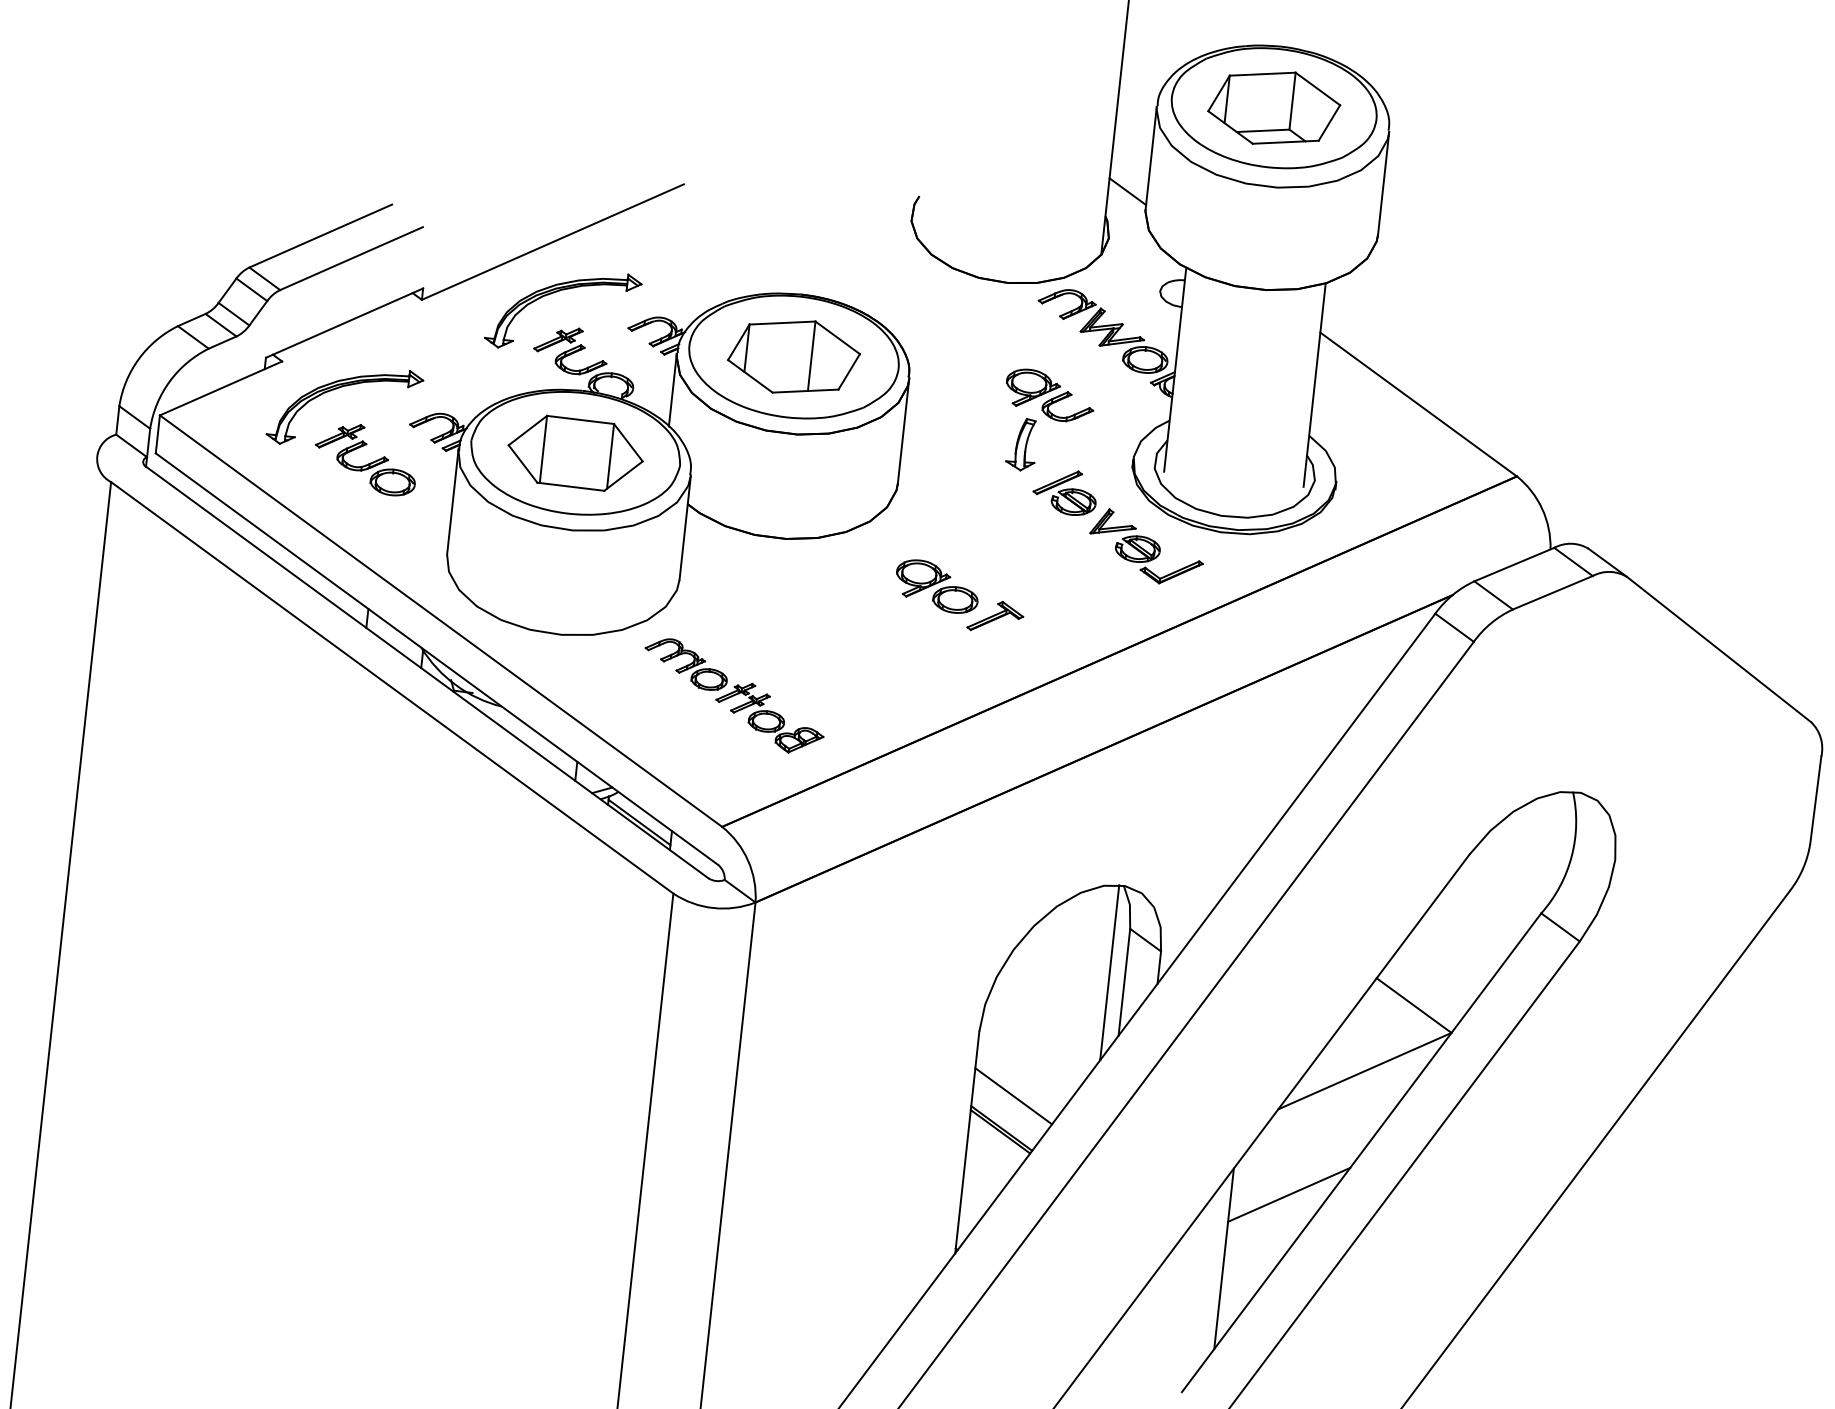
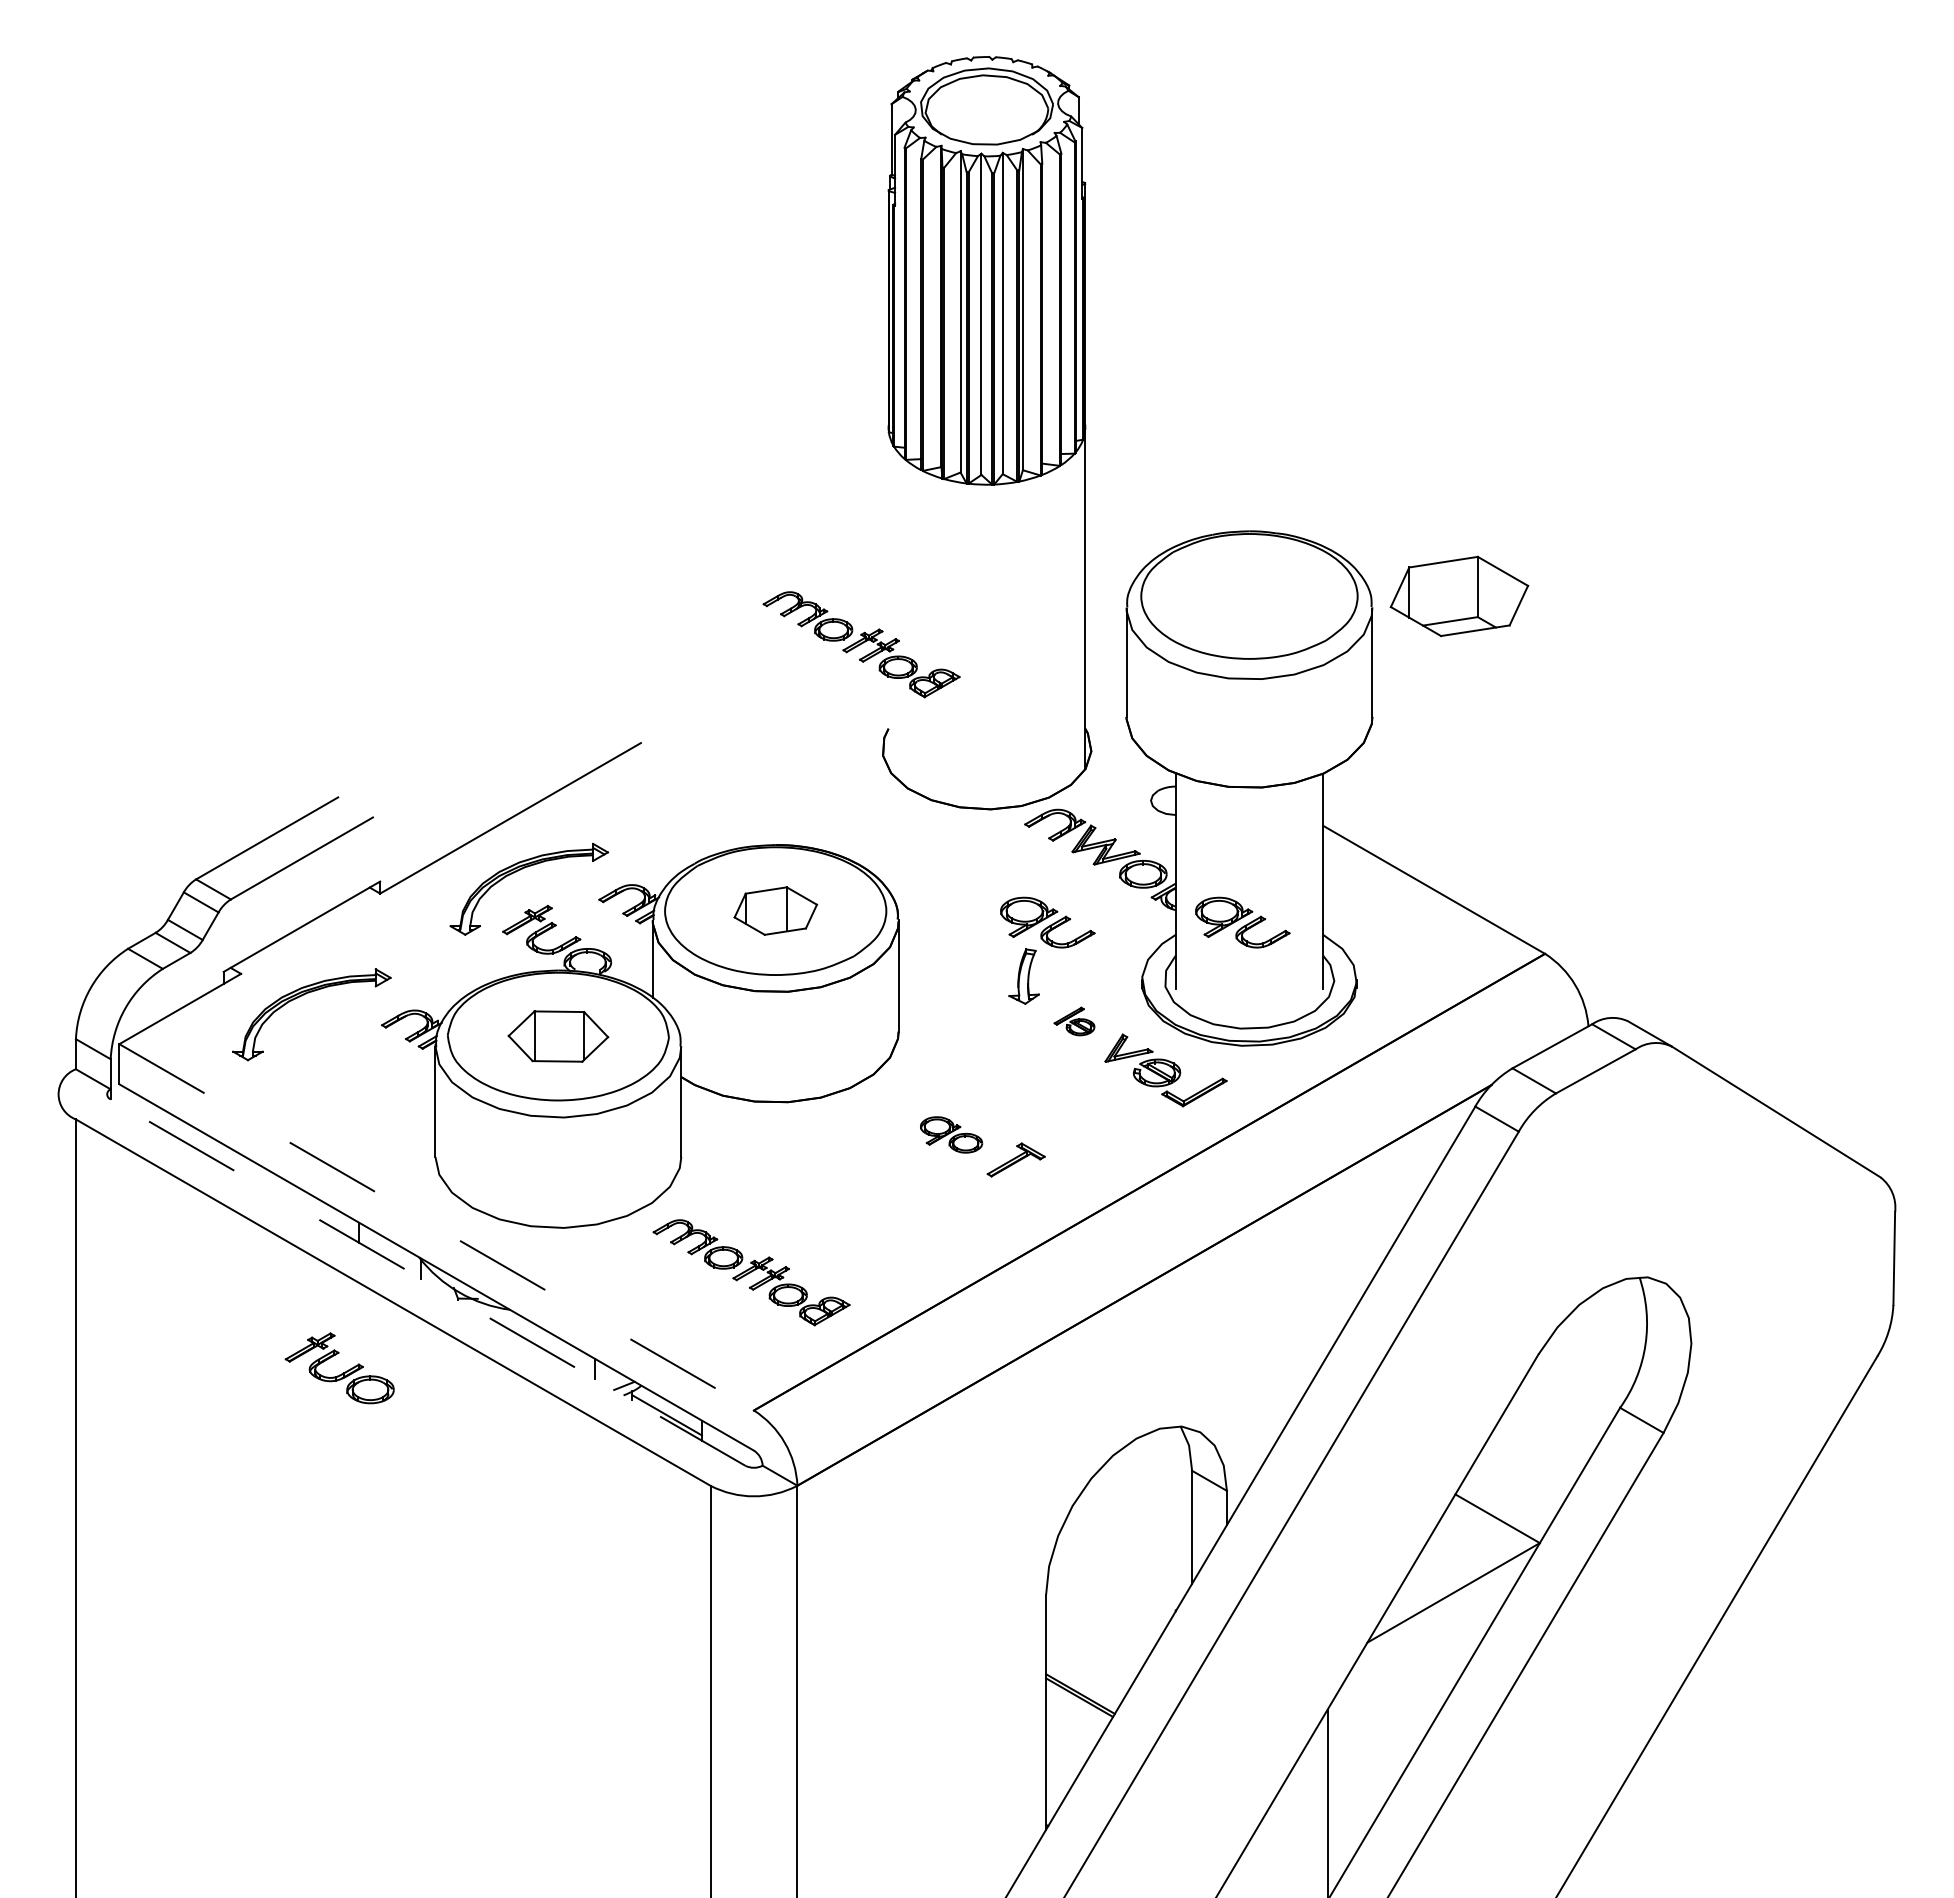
part: (1274, 108) -> (1459, 596), moved
part: (902, 113) -> (861, 644), added
line: (1127, 191) -> (1105, 700), removed
part: (793, 356) -> (775, 910), size x0.6
part: (1234, 415) -> (1242, 922), added
part: (575, 453) -> (558, 1036), size x0.7
part: (365, 459) -> (339, 1368), moved
part: (1065, 492) -> (1074, 1021), size x0.6
part: (937, 586) -> (951, 1134), size x0.7
line: (441, 621) -> (437, 1227), solid -> dashed
line: (426, 672) -> (427, 1282), solid -> dashed
line: (1109, 972) -> (1175, 1518), removed
line: (1013, 1096) -> (1089, 1659), removed
line: (1289, 1194) -> (1388, 1730), removed

